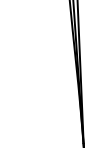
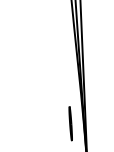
line: (69, 110) -> (70, 123), added

